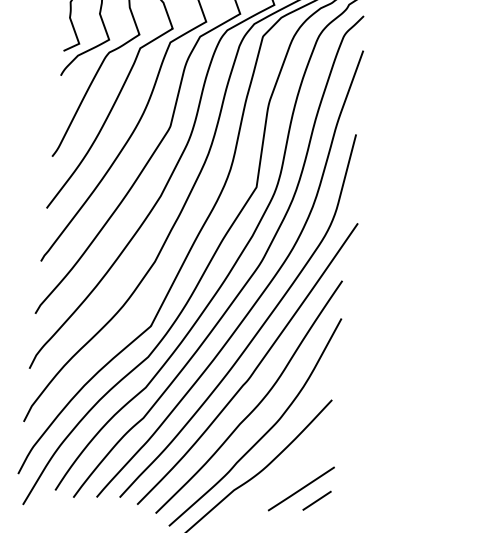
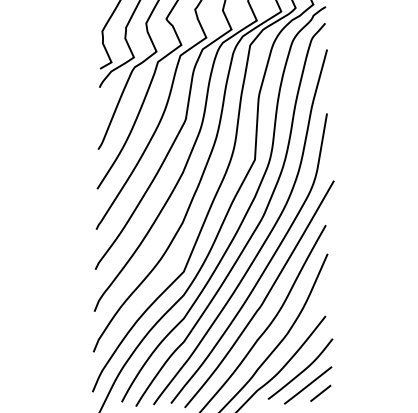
curve: (295, 468) -> (302, 370), added

